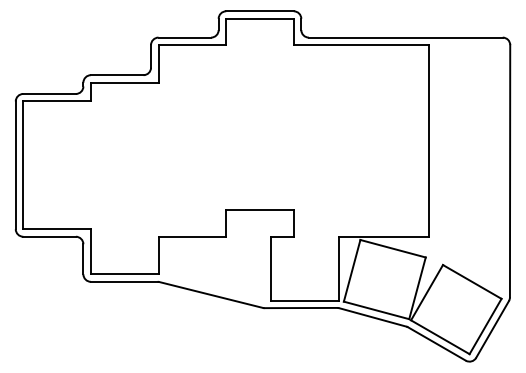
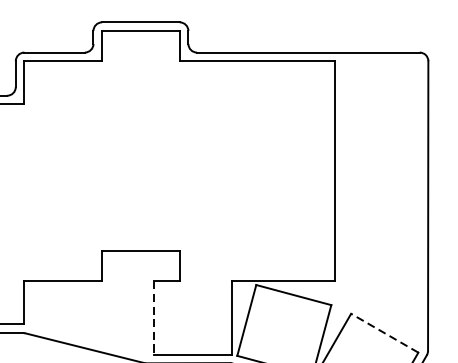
line: (271, 268) -> (154, 317), solid -> dashed
line: (472, 281) -> (385, 332), solid -> dashed

